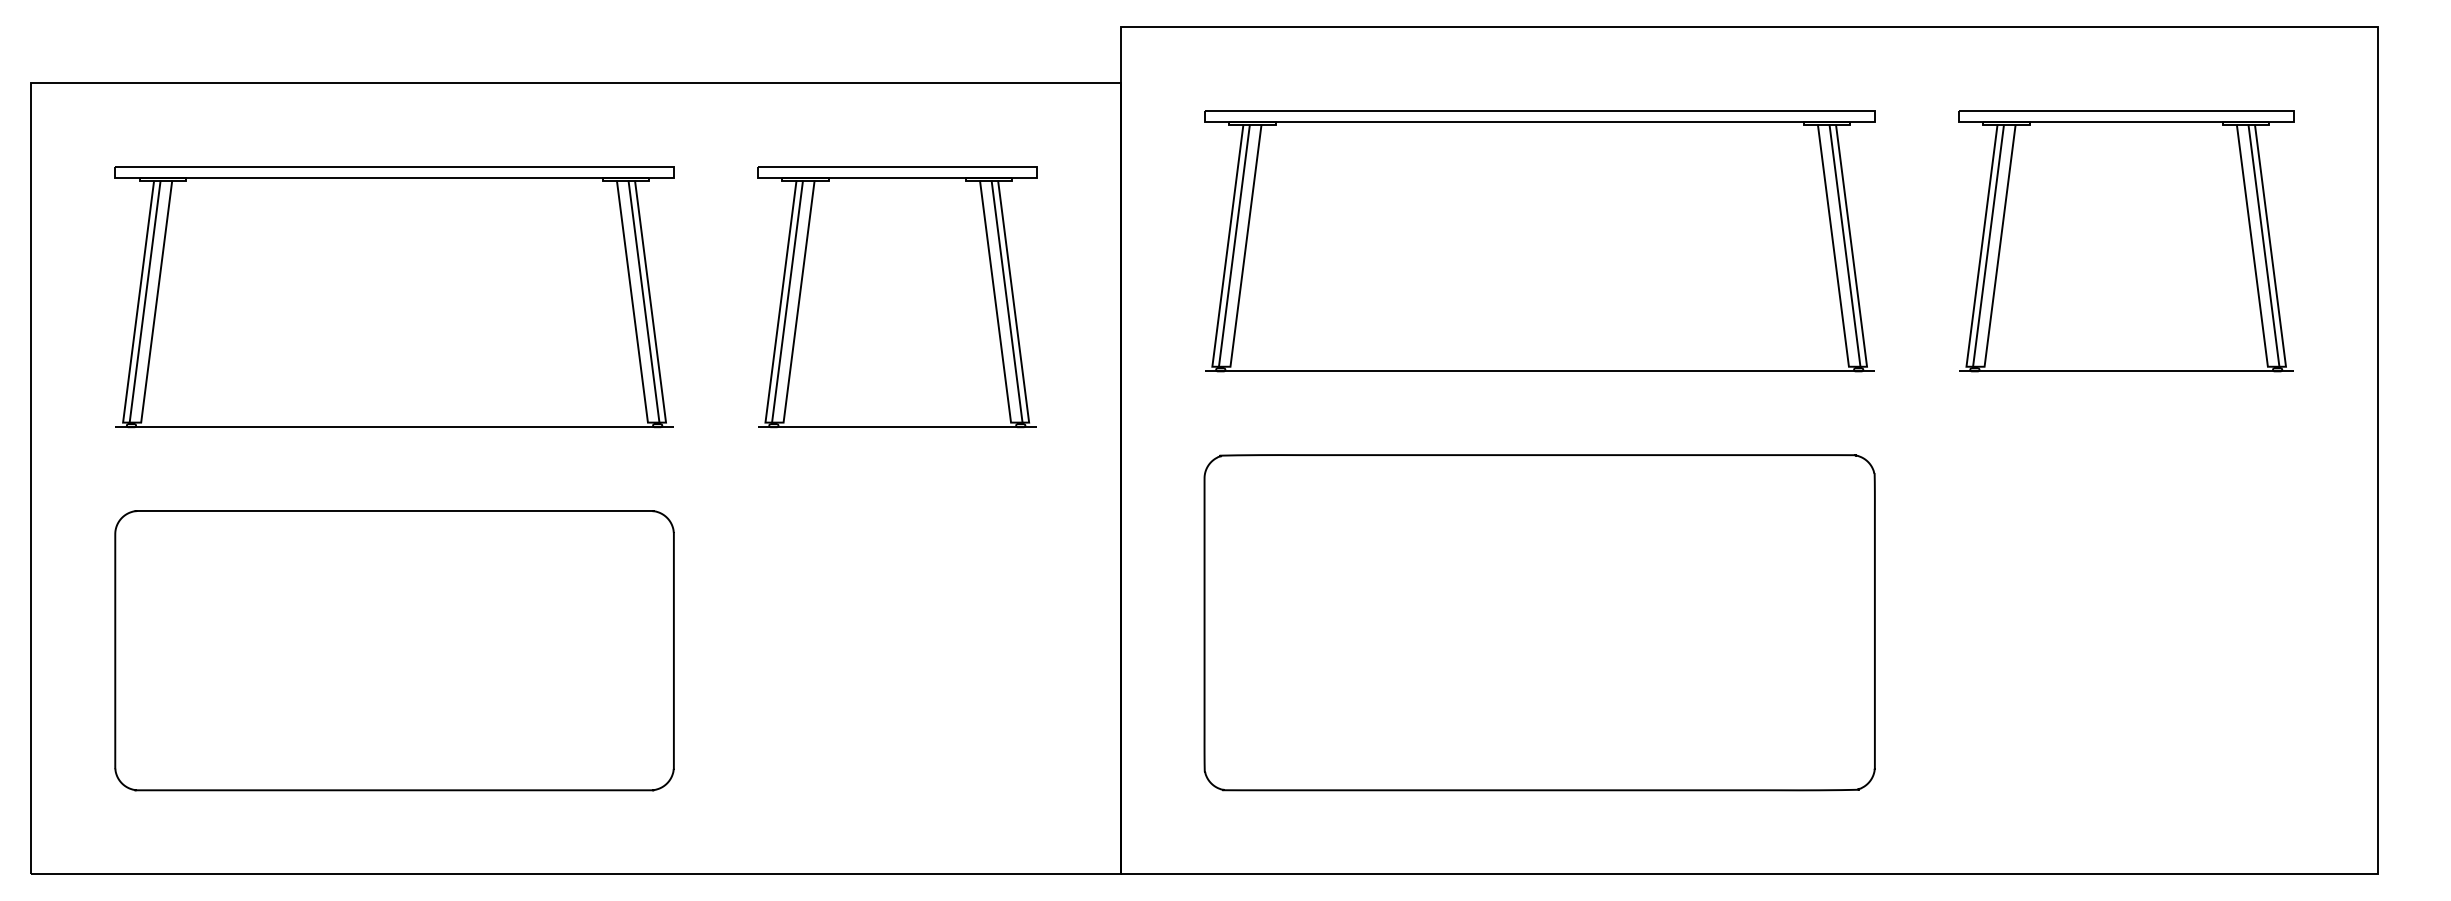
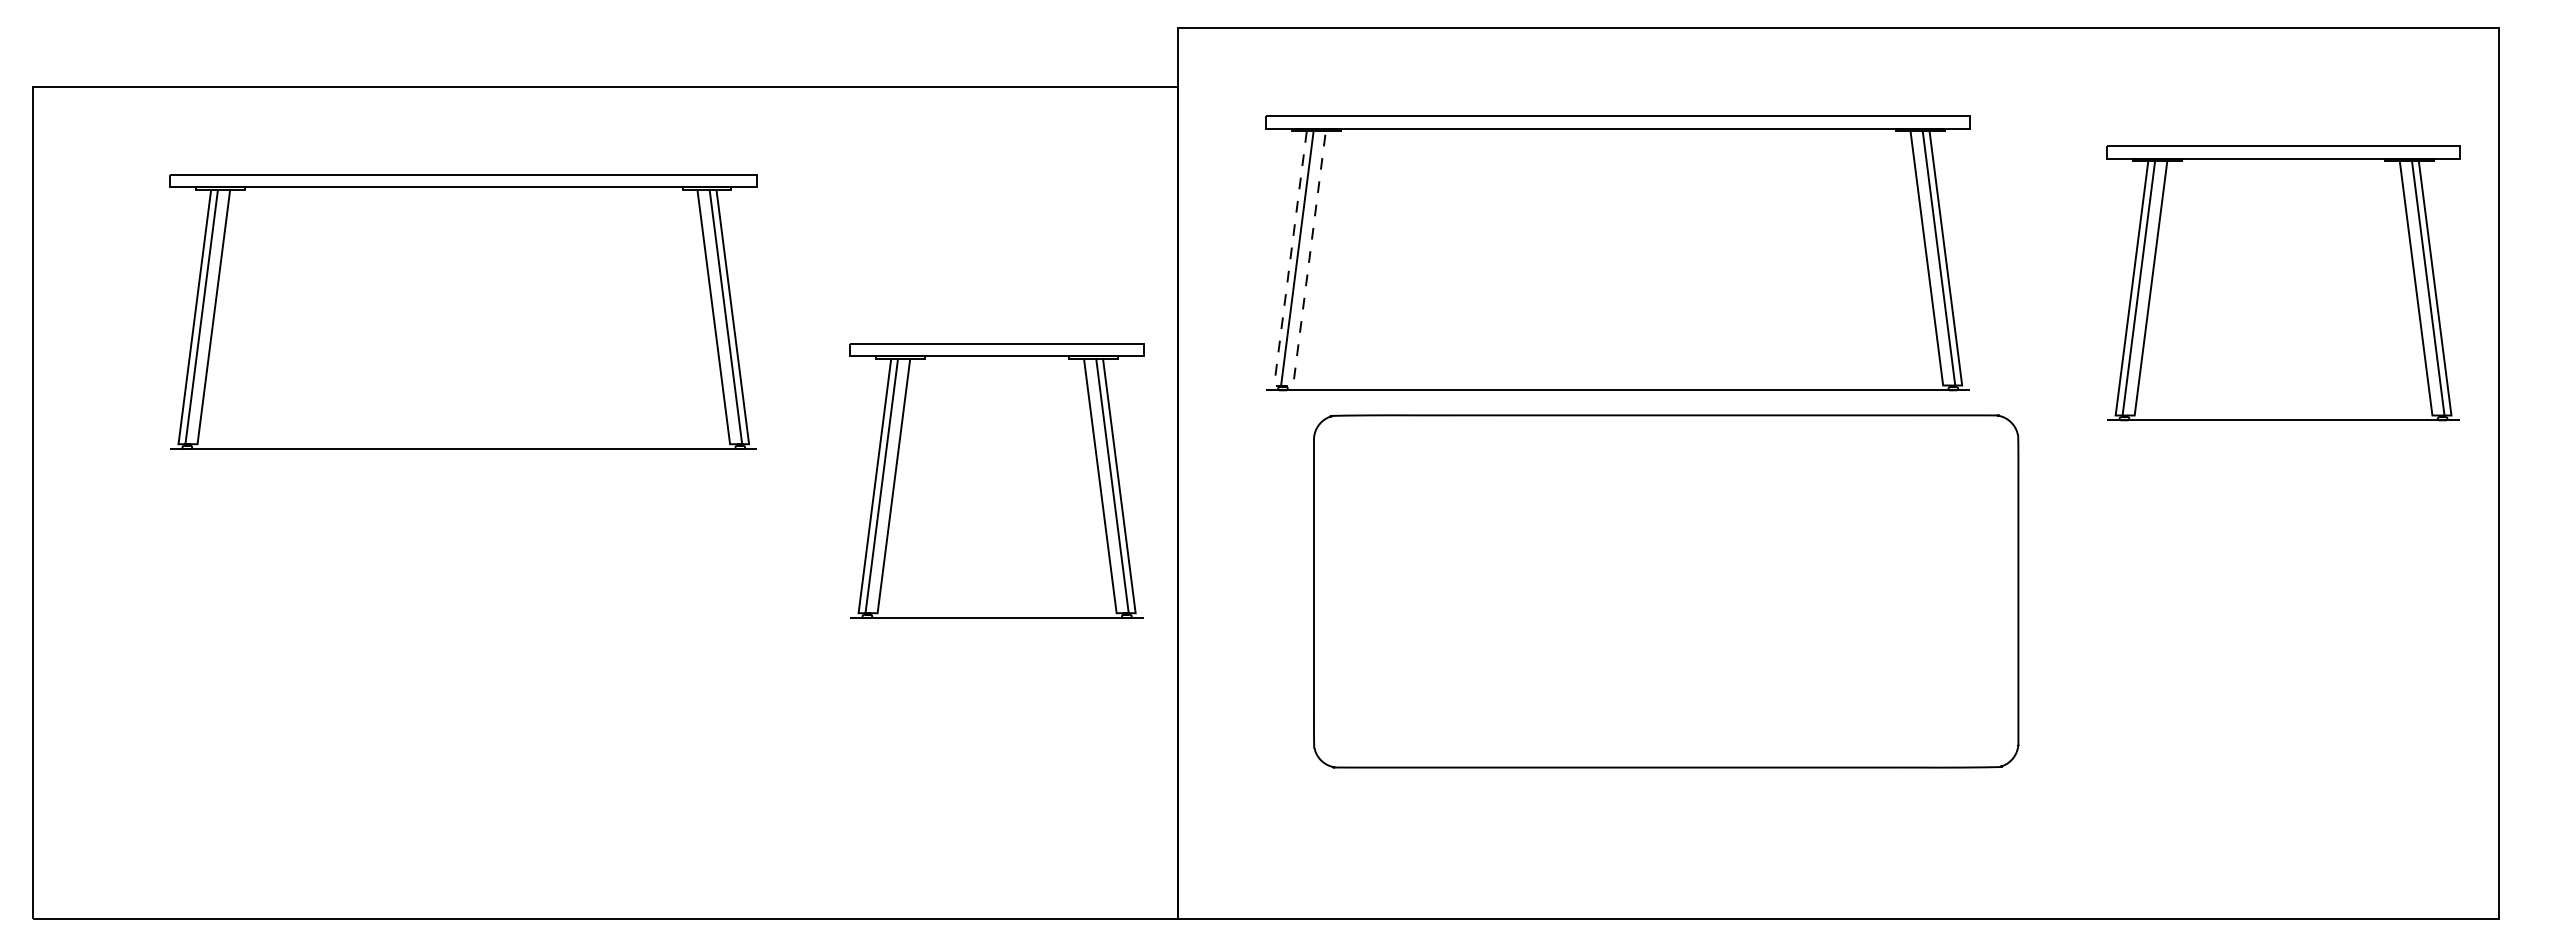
part: (2126, 241) -> (2283, 283), moved
part: (394, 296) -> (463, 311), moved
part: (896, 296) -> (996, 480), moved
line: (1221, 366) -> (1283, 385), solid -> dashed
part: (1540, 622) -> (1666, 591), moved
part: (394, 650) -> (414, 683), removed

